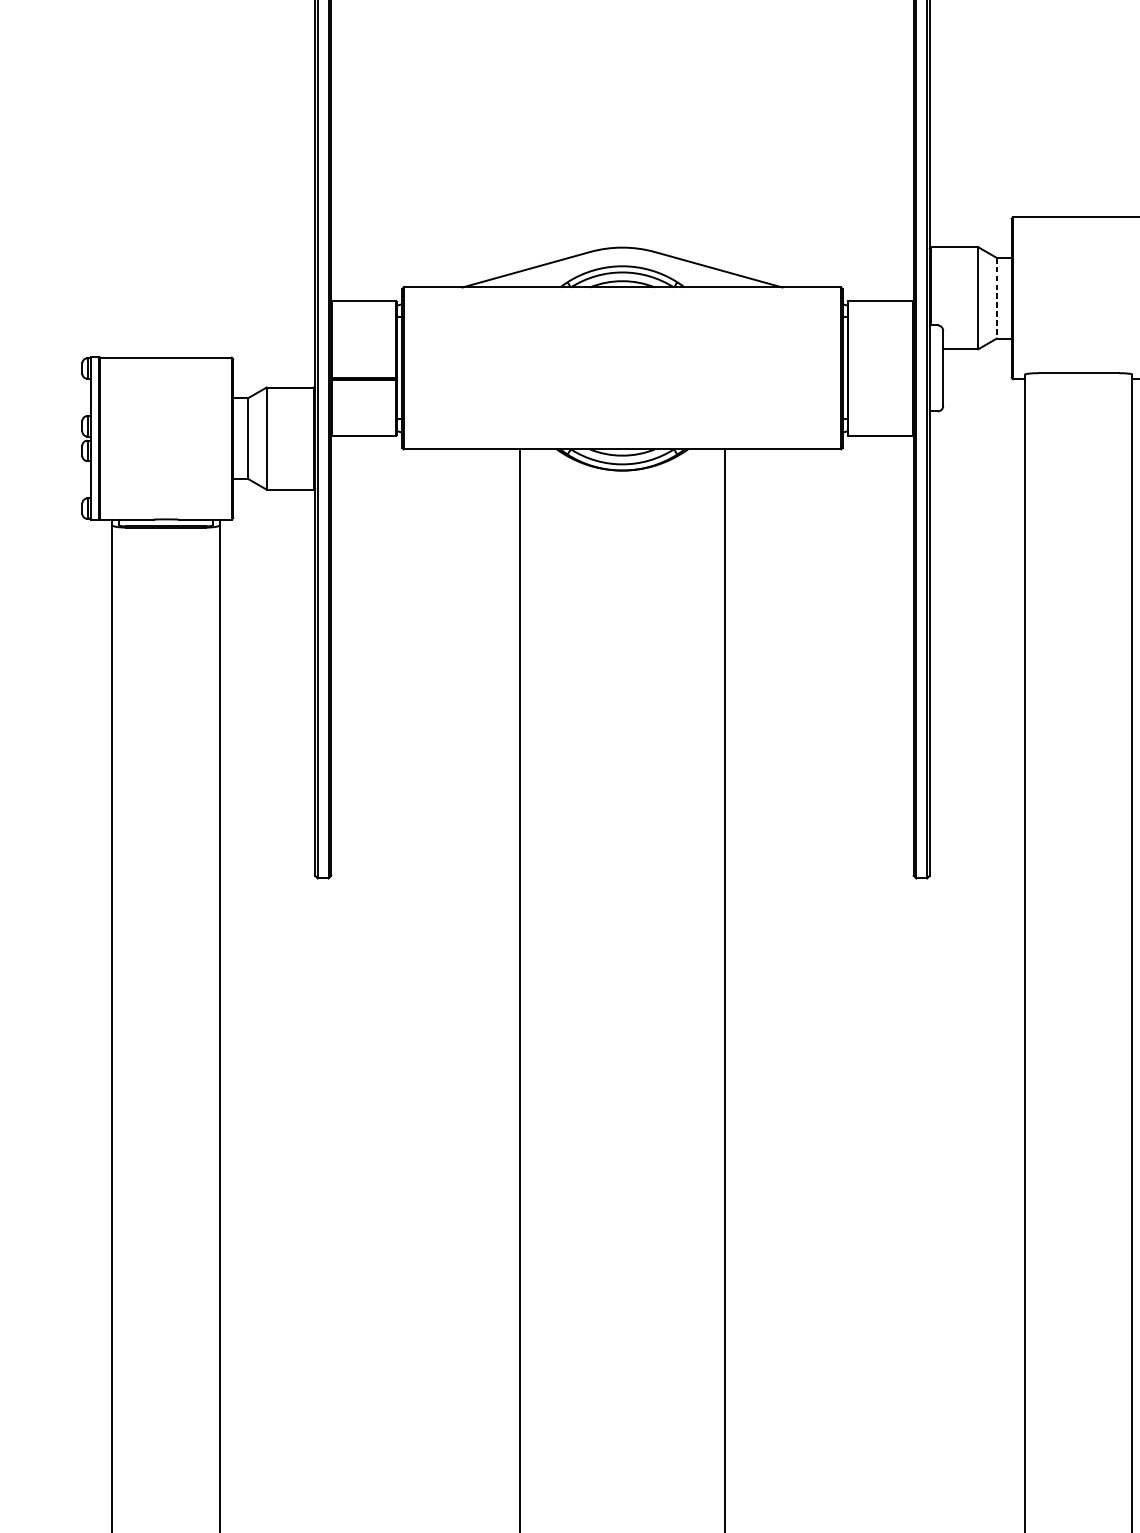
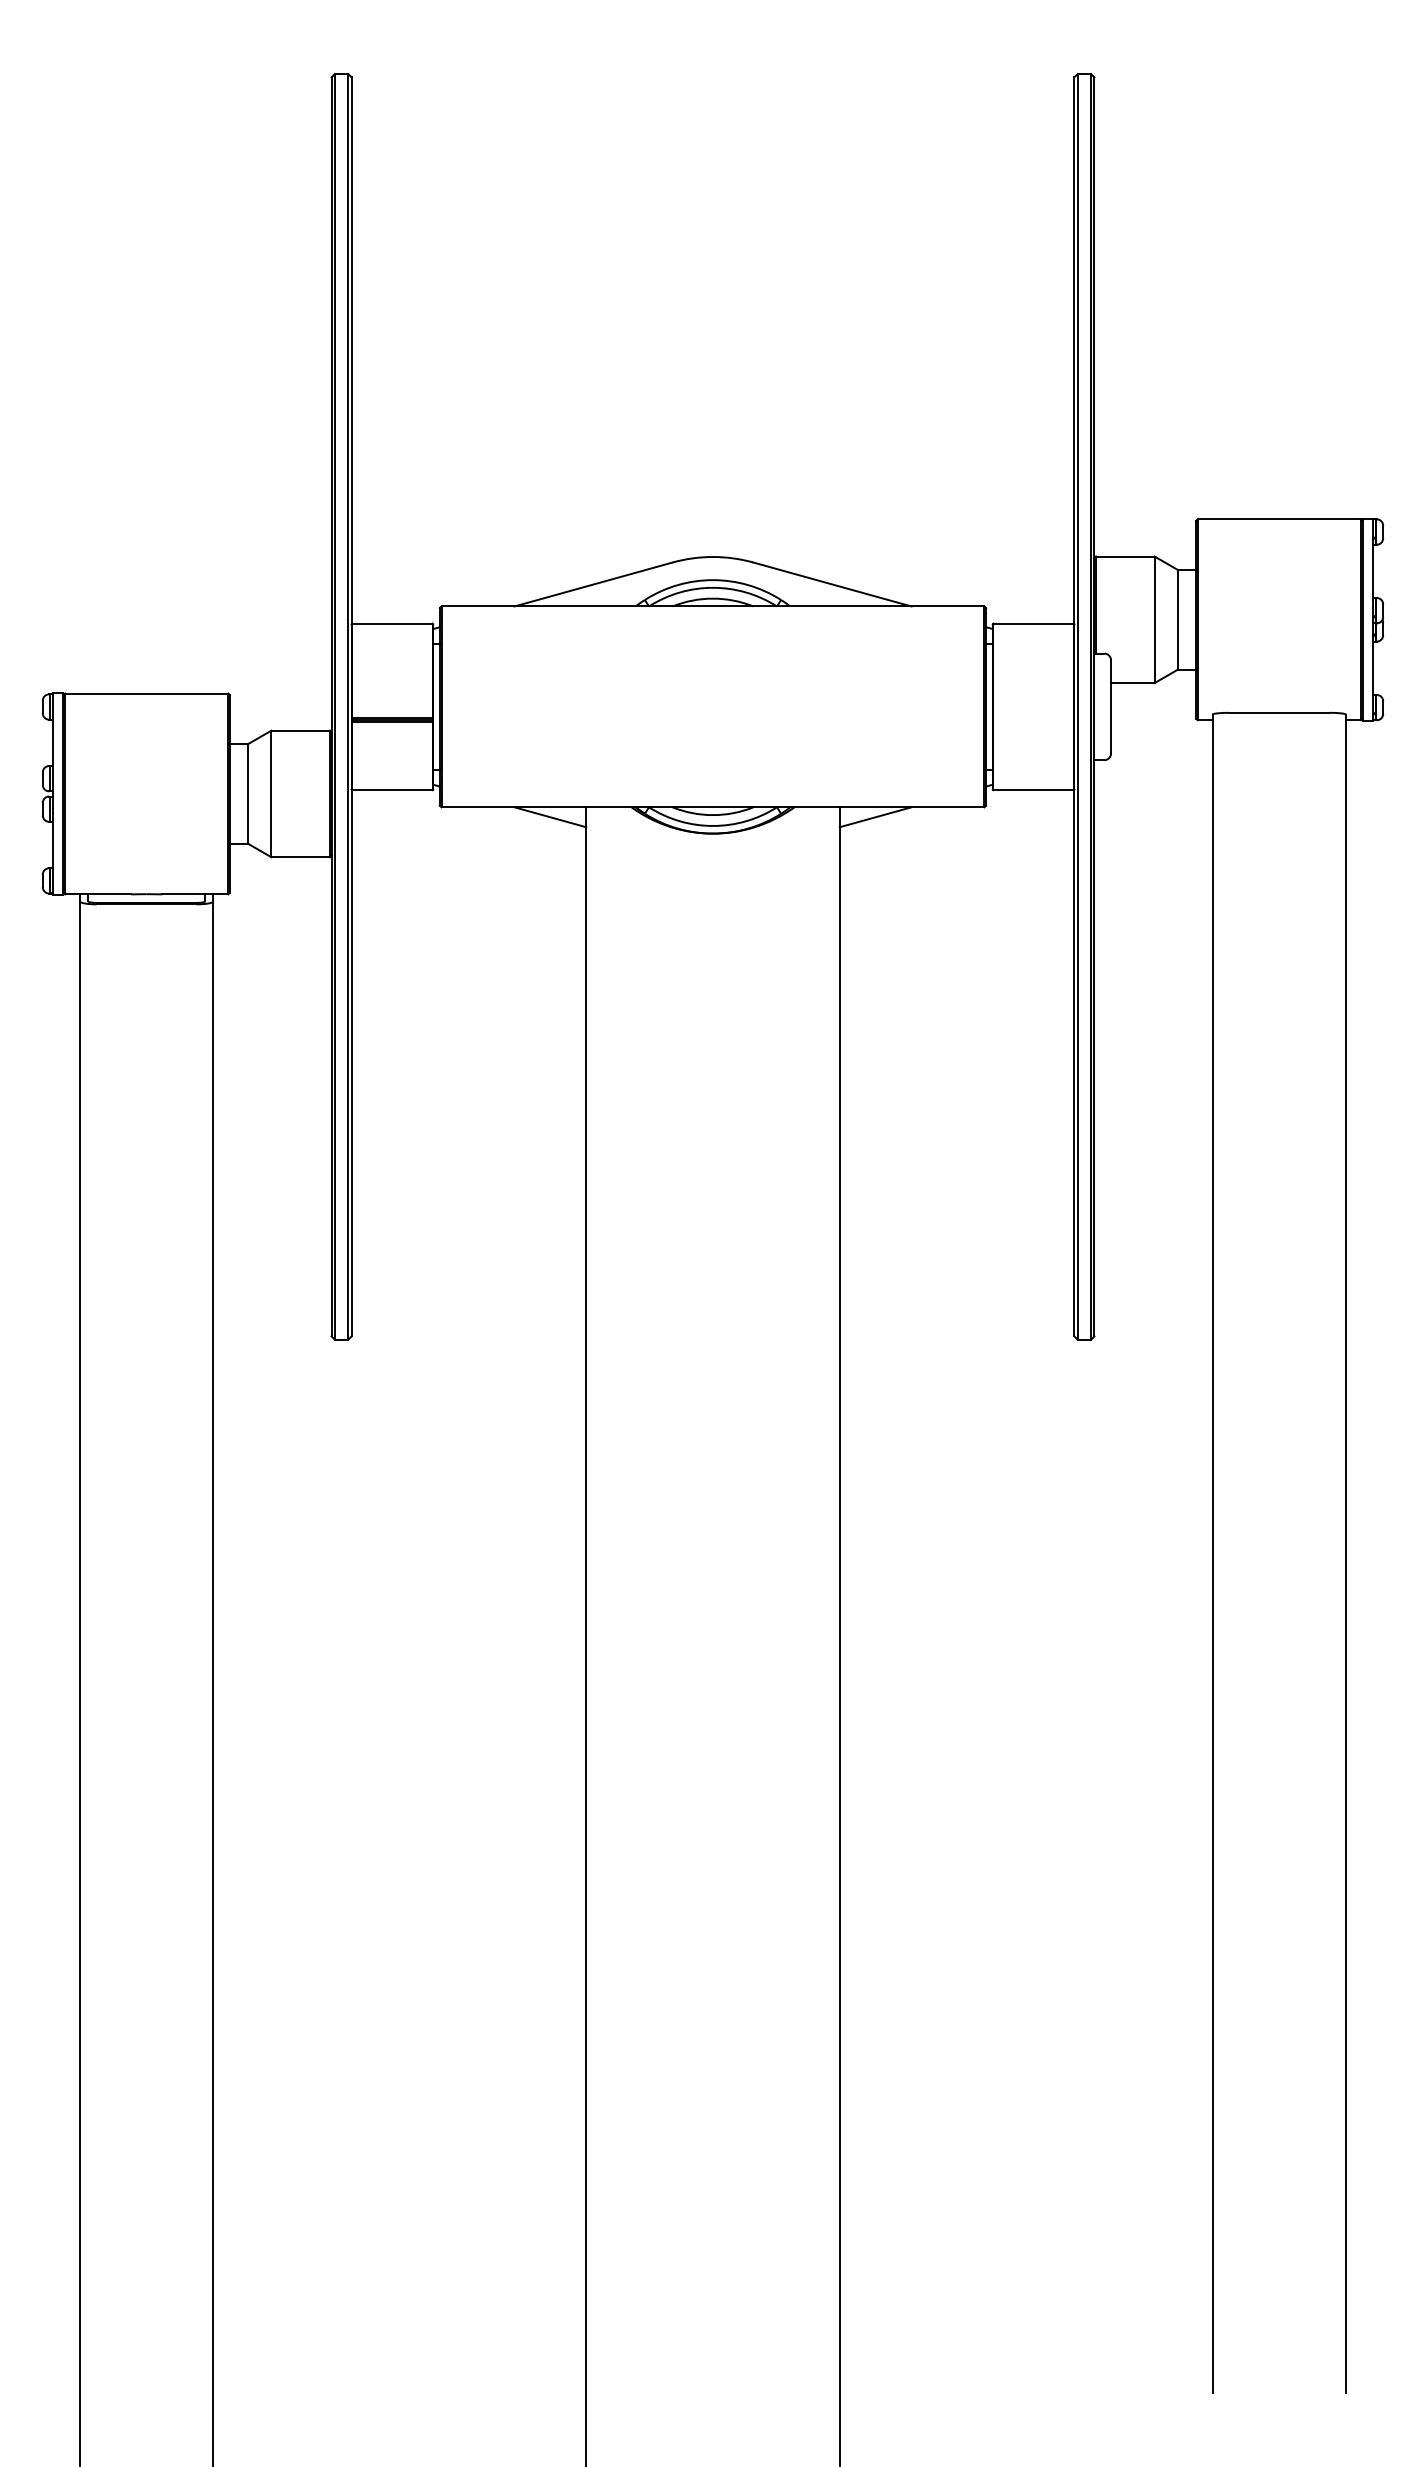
line: (996, 298) -> (1177, 619), dashed -> solid
line: (491, 457) -> (550, 817), added
line: (753, 457) -> (875, 817), added

